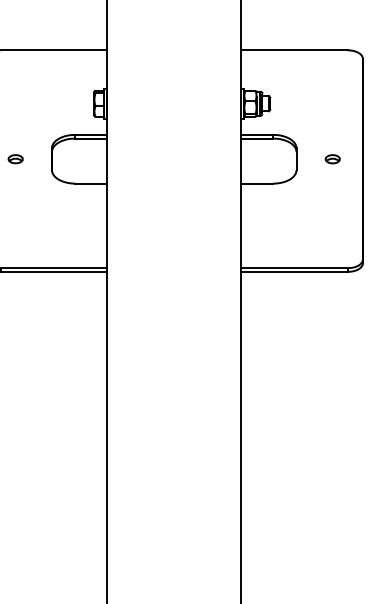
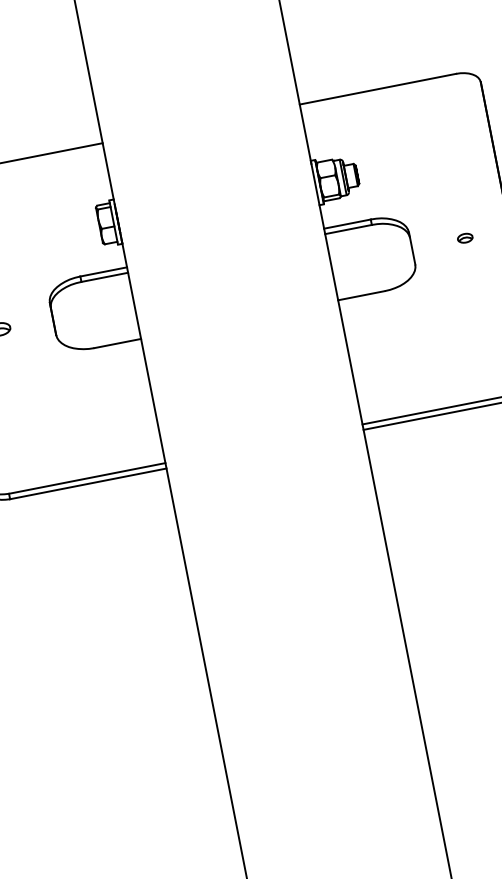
part: (332, 159) -> (465, 238), size x0.7

